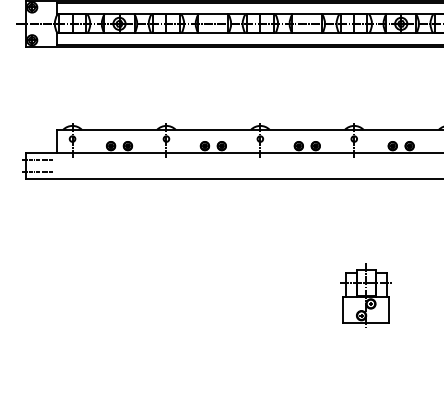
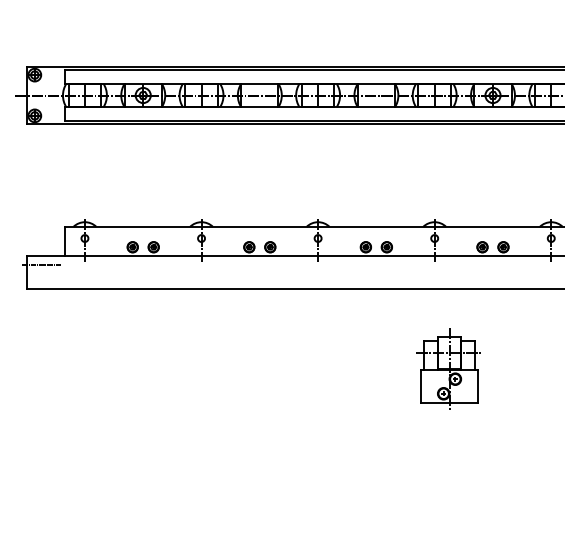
line: (36, 172) -> (40, 279), removed
part: (365, 295) -> (448, 368), moved

